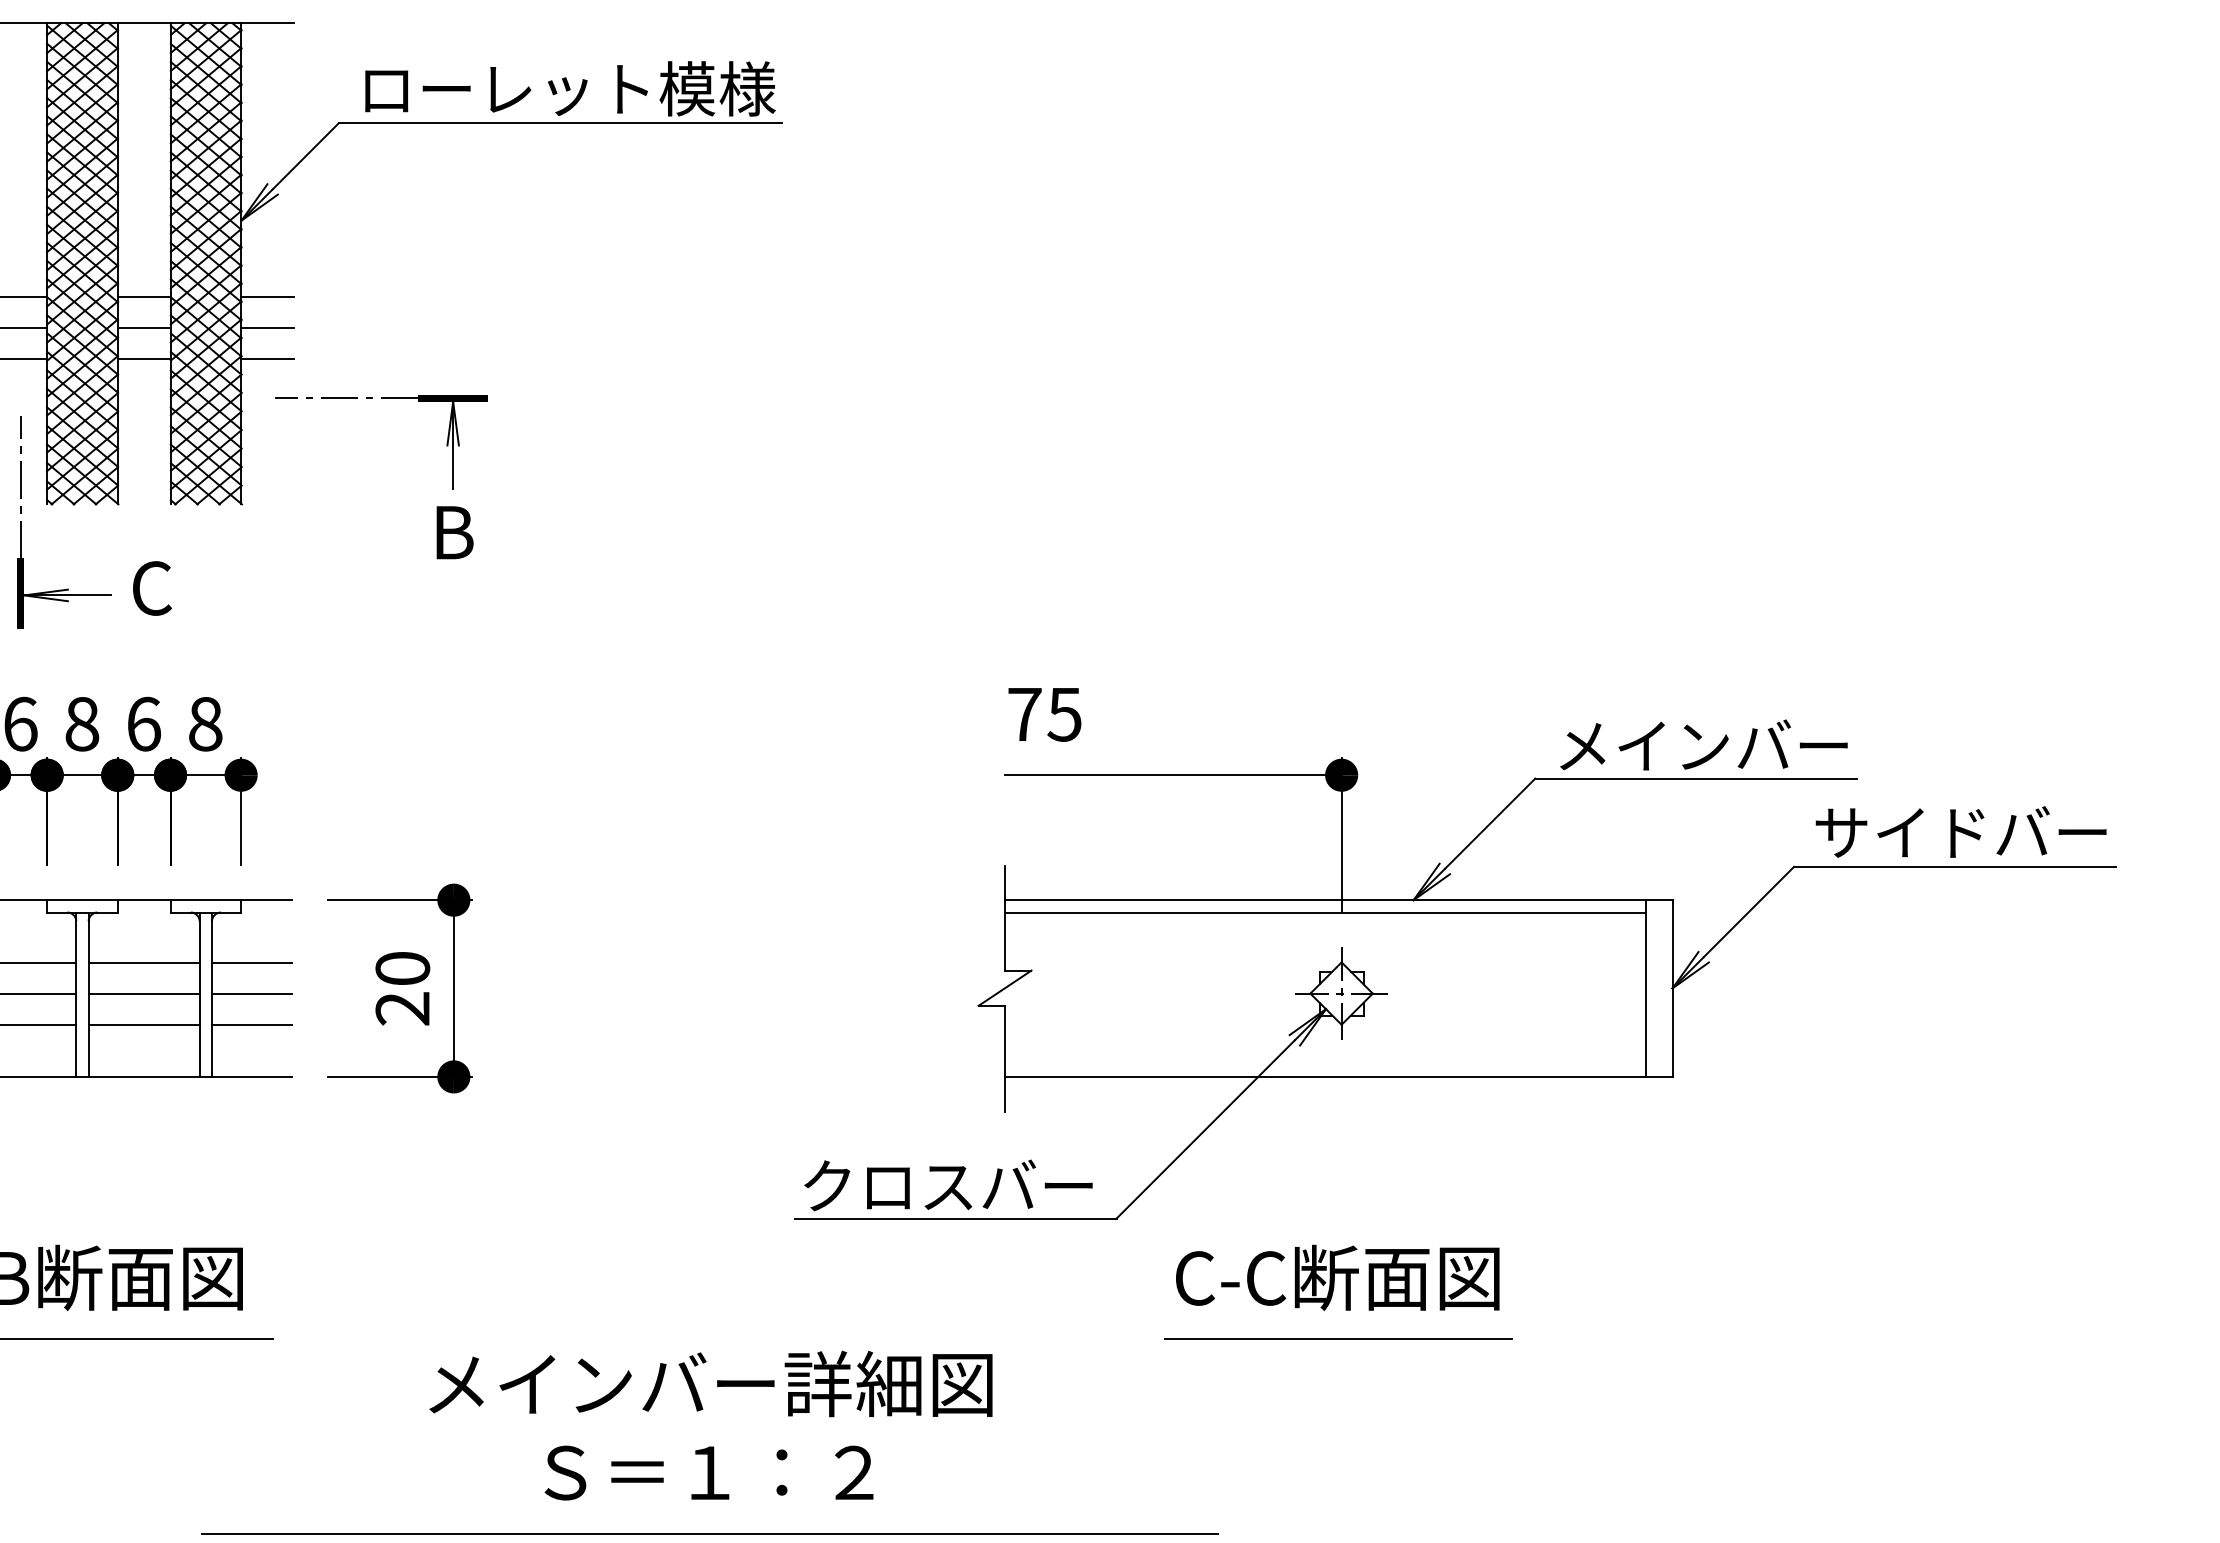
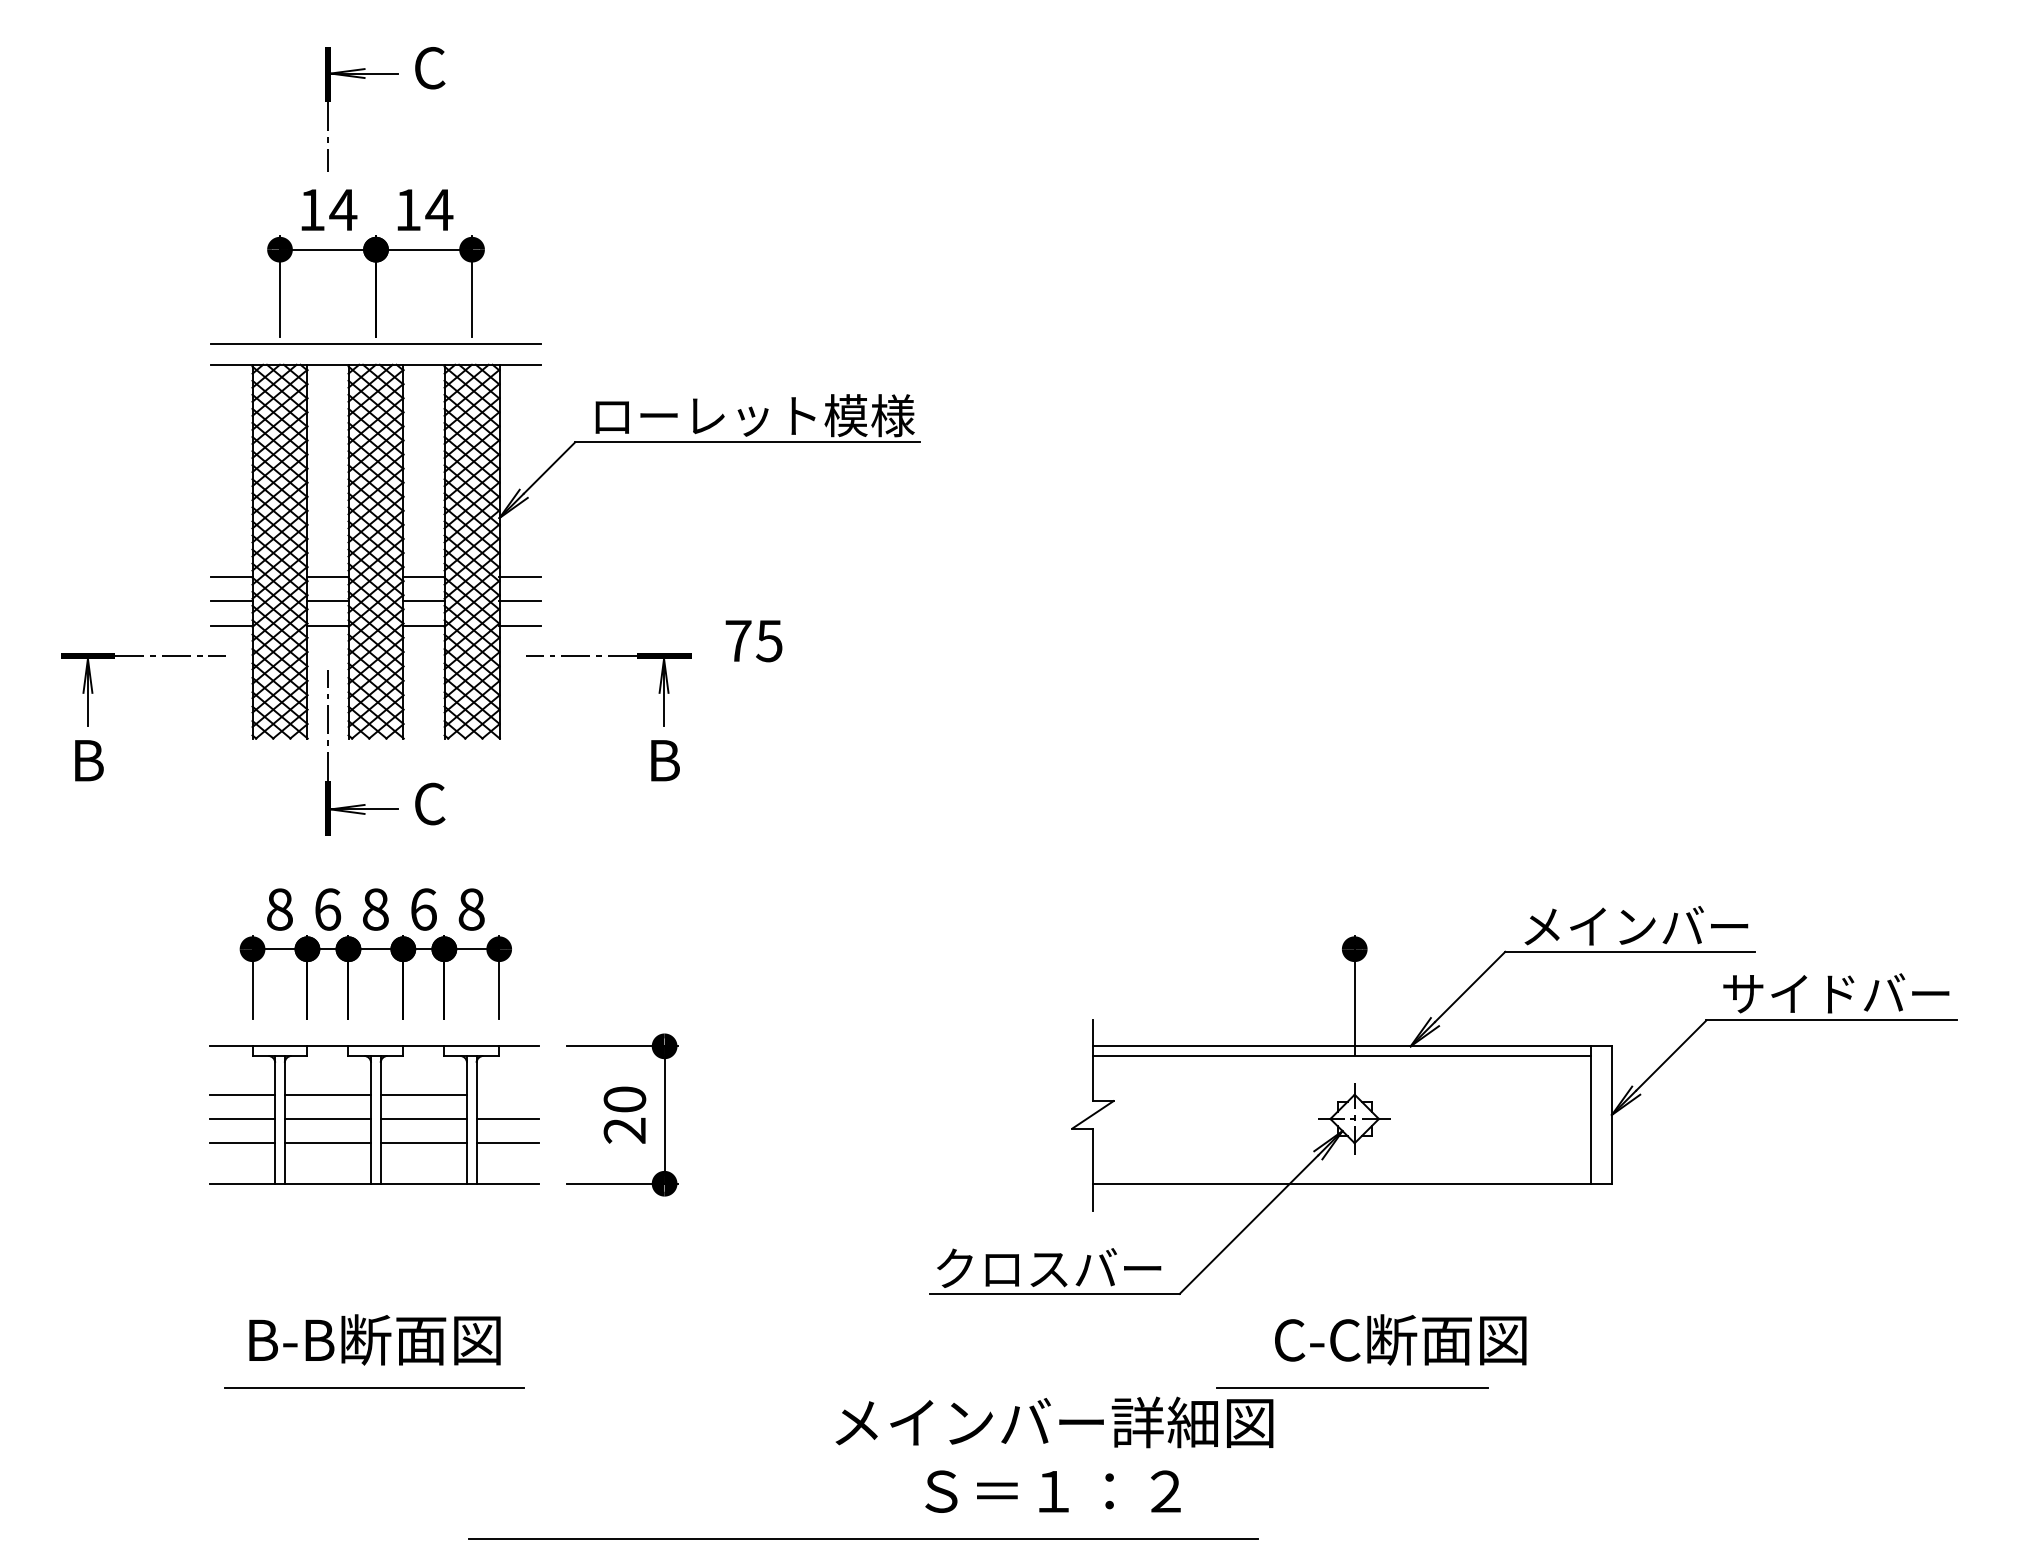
text: (1044, 715) -> (753, 641), moved
line: (1172, 775) -> (1223, 949), removed
line: (251, 962) -> (507, 1094), removed
text: (1337, 1277) -> (1400, 1339), moved
text: (711, 1425) -> (1054, 1454), moved

